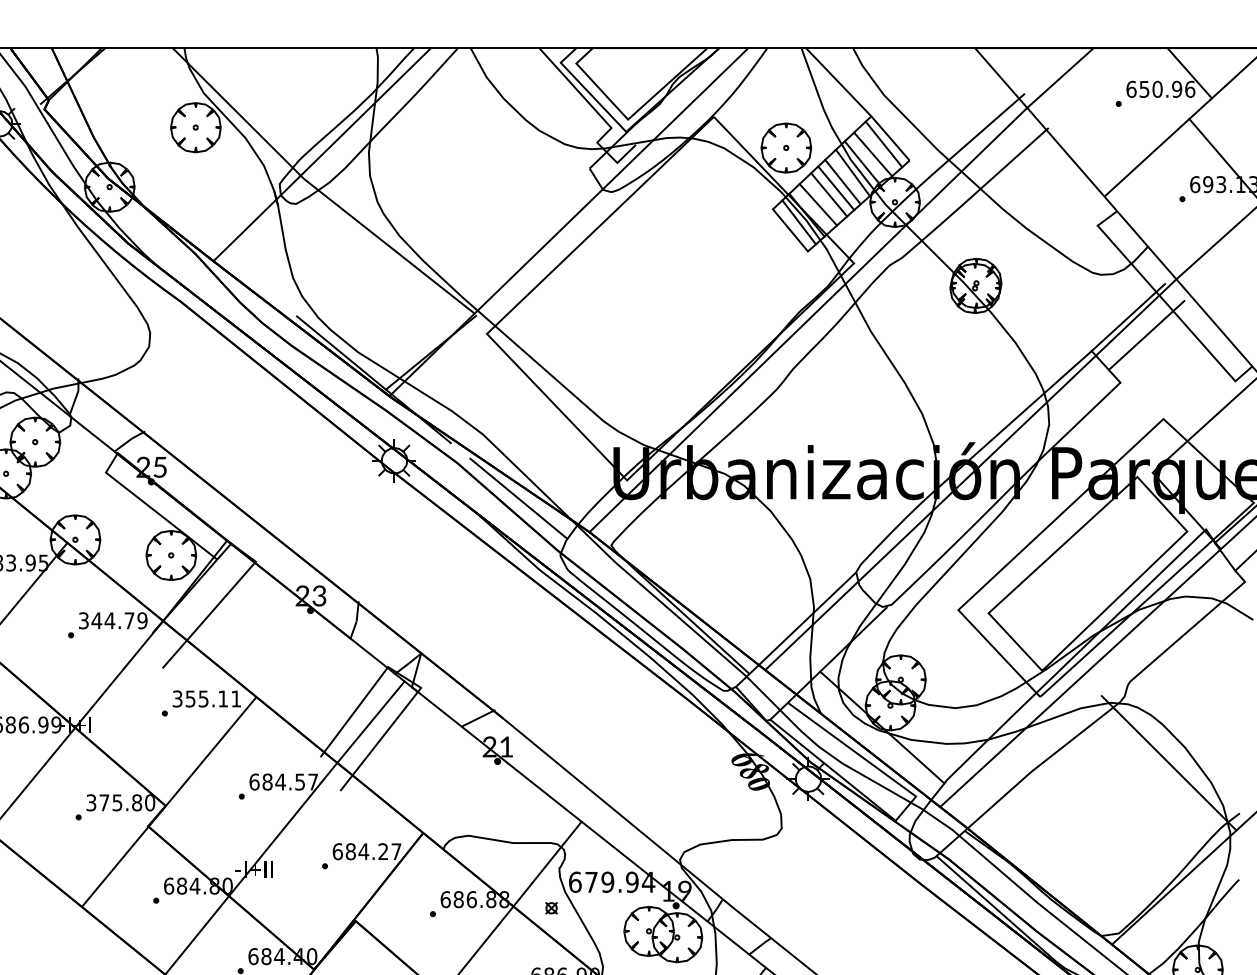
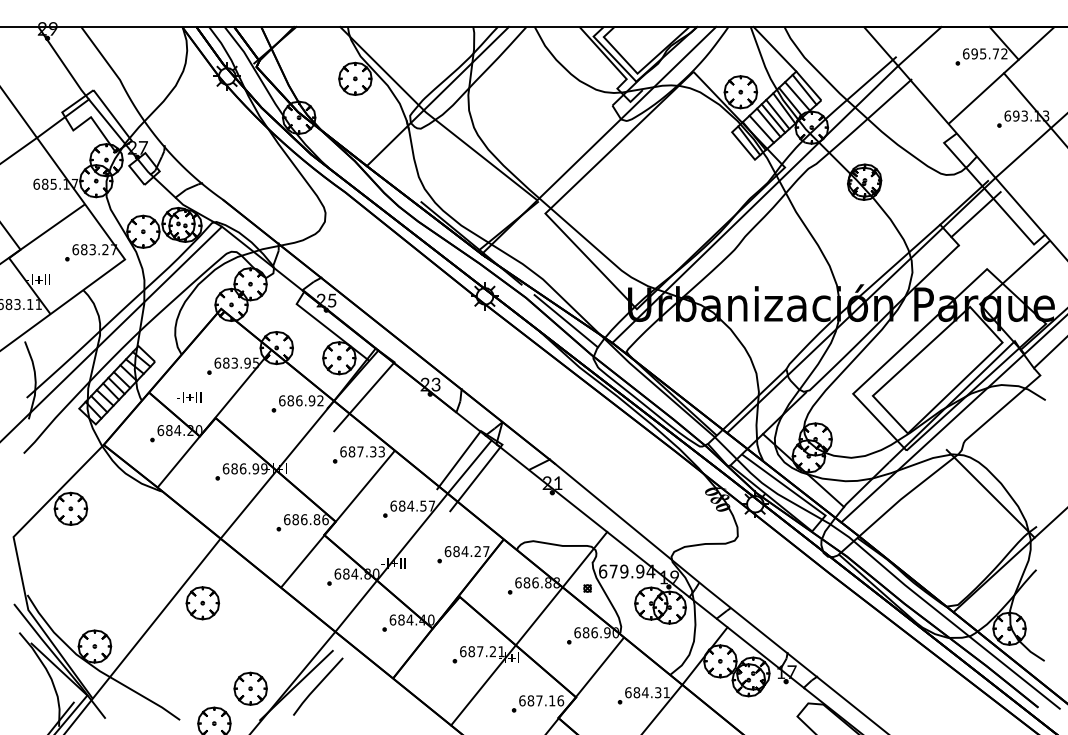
text: (1167, 88) -> (989, 53), 650.96 -> 695.72
text: (113, 620) -> (301, 400), 344.79 -> 686.92
text: (206, 698) -> (362, 451), 355.11 -> 687.33
text: (120, 802) -> (306, 519), 375.80 -> 686.86

